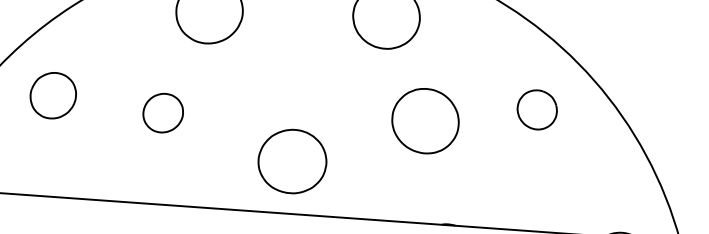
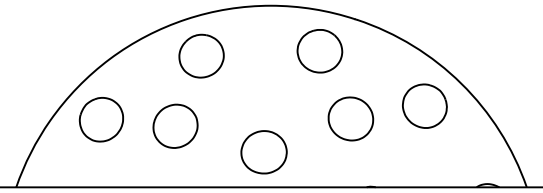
part: (52, 95) -> (100, 119), size x1.43
part: (536, 108) -> (424, 105), size x1.67
part: (163, 112) -> (175, 125), size x1.67

